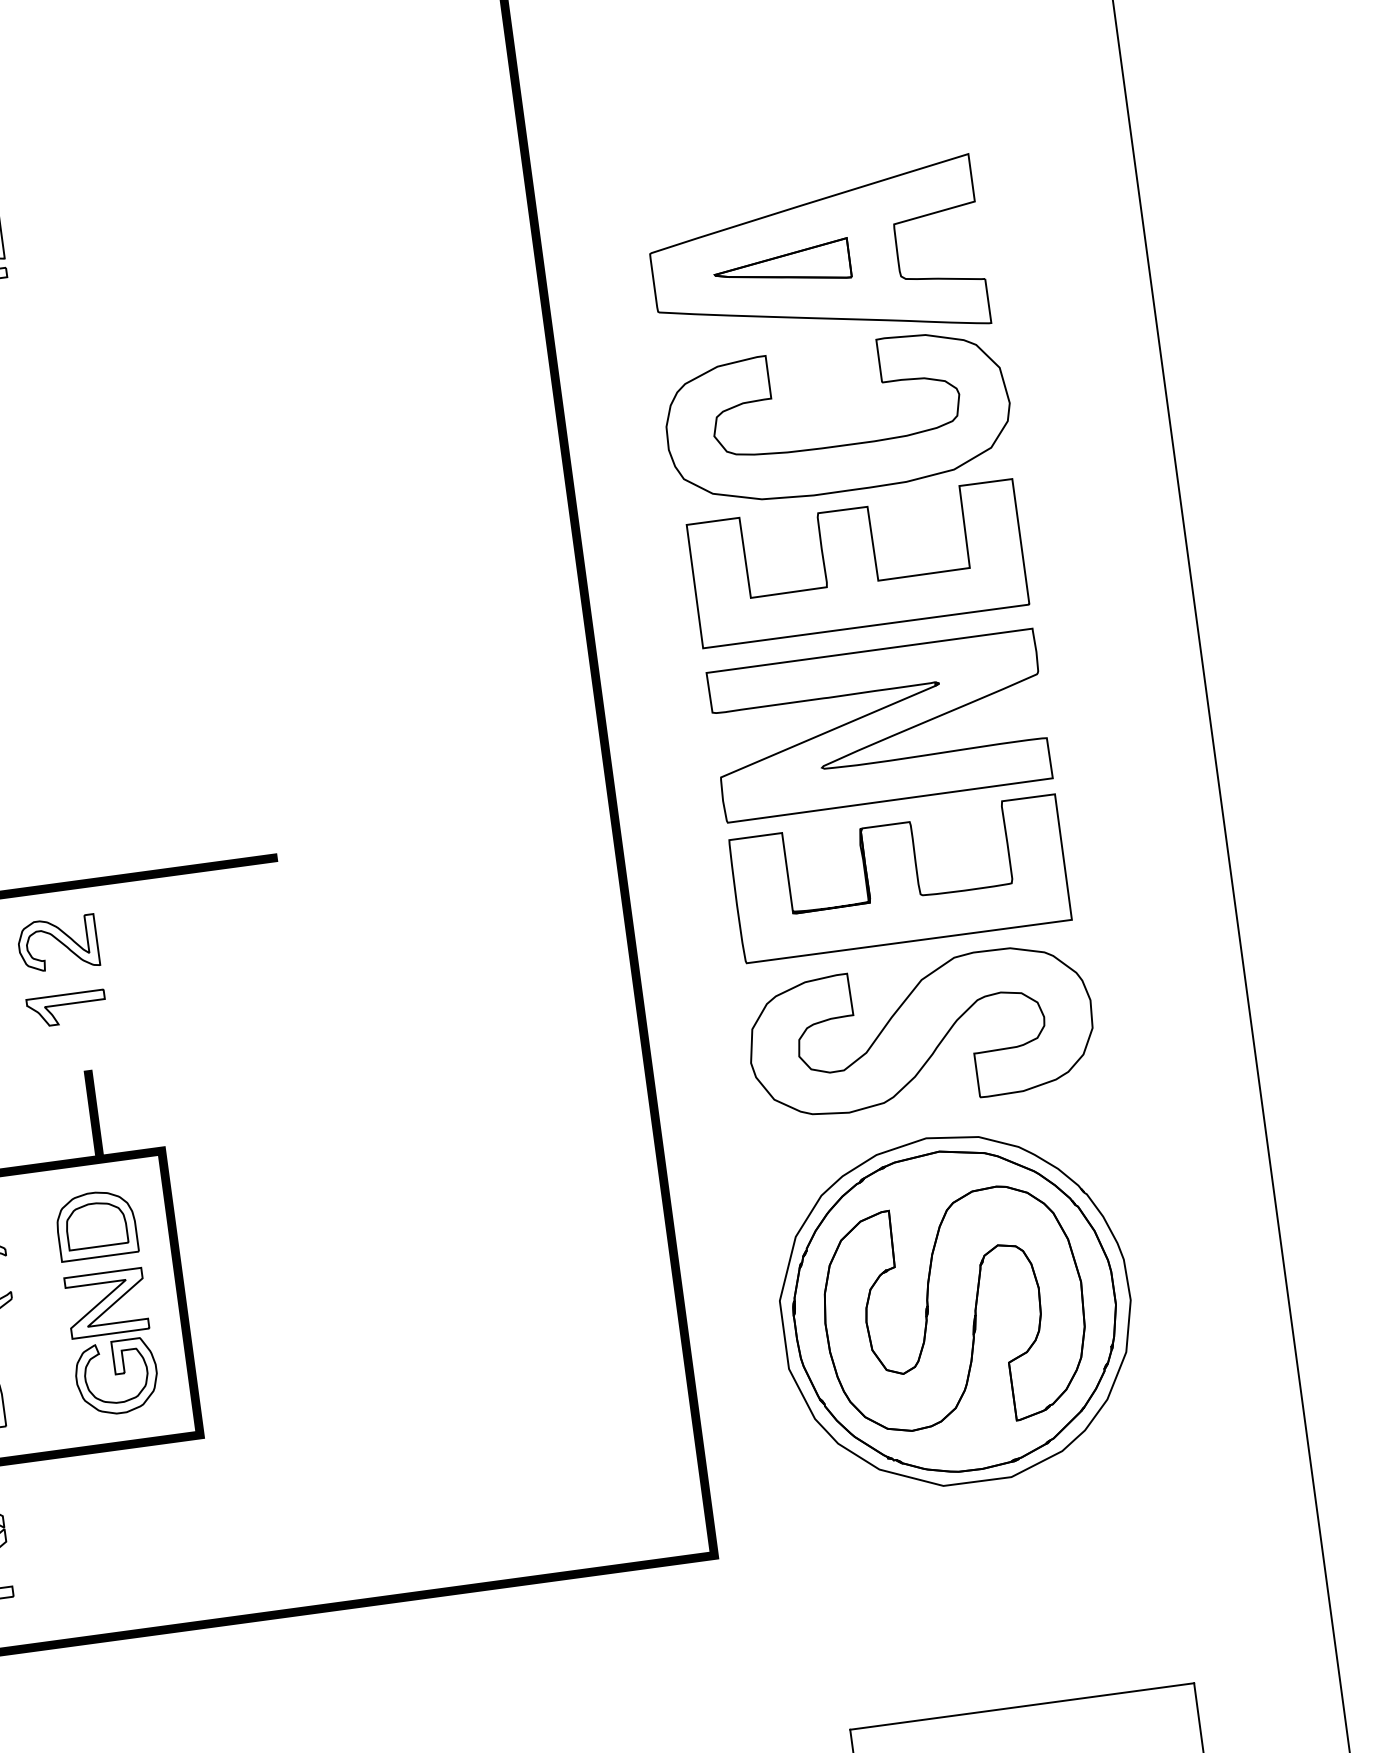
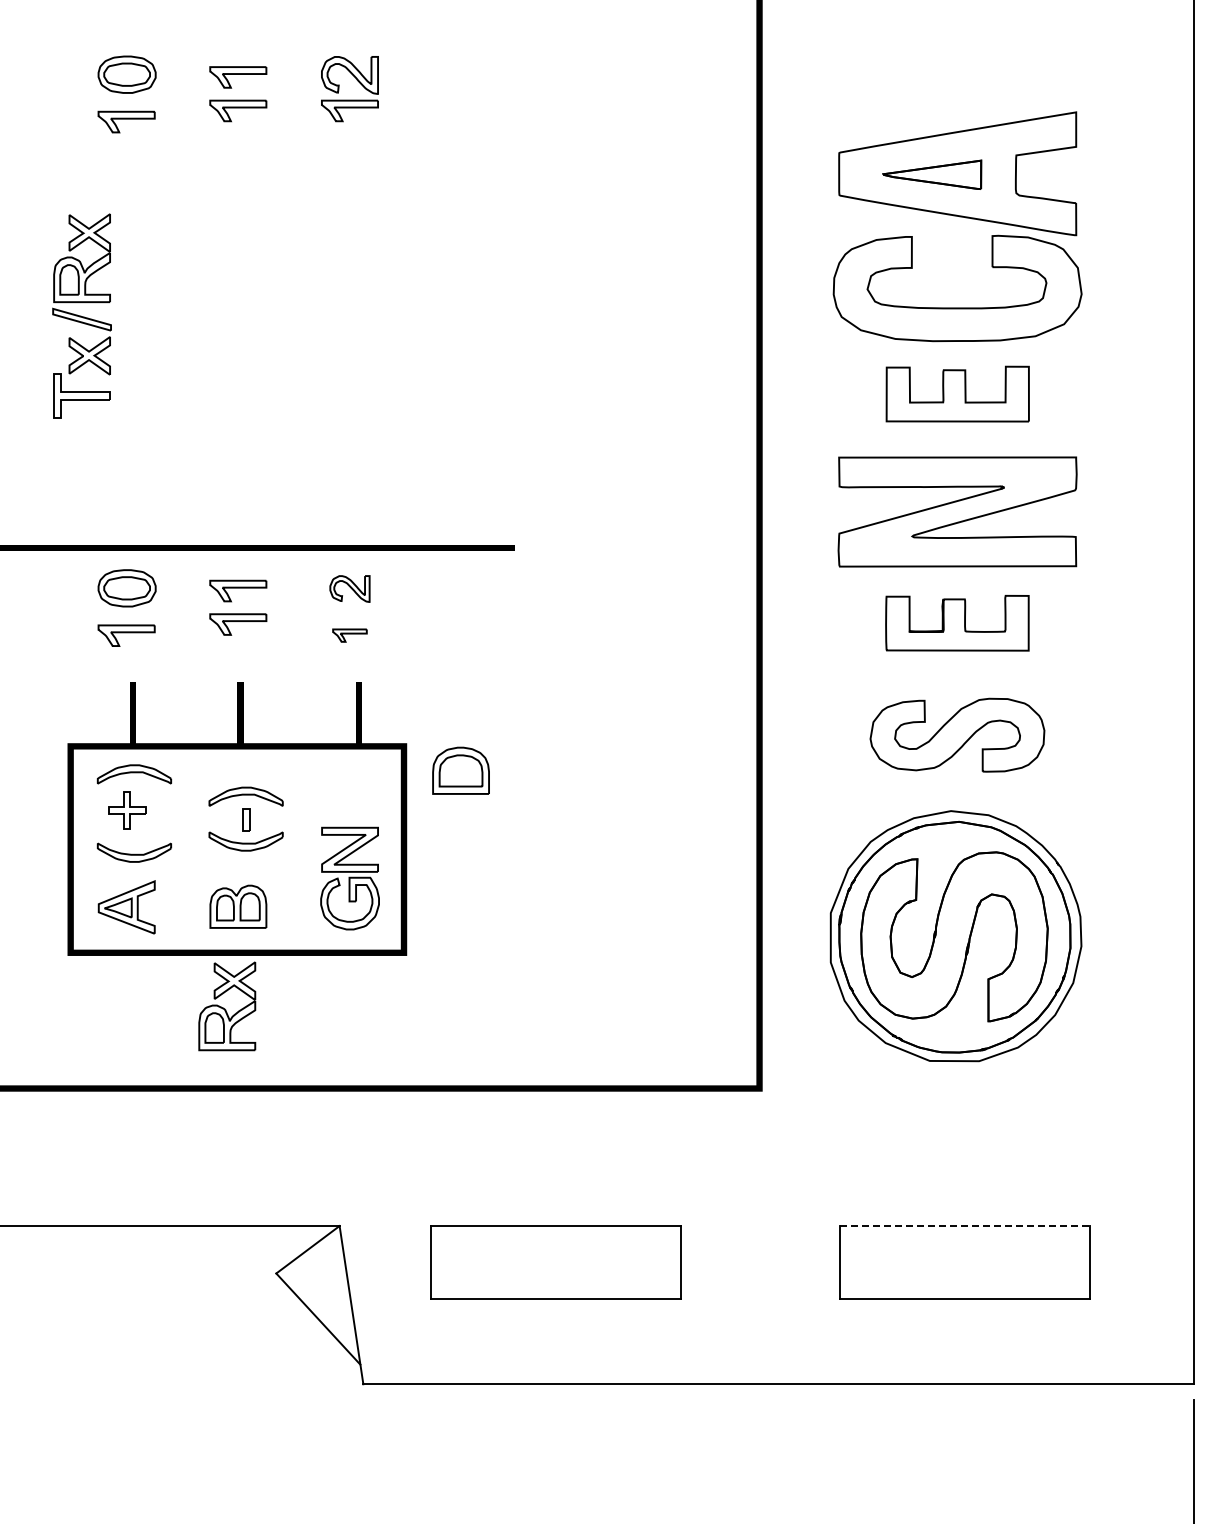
part: (857, 562) -> (957, 393), size x0.6
part: (900, 877) -> (957, 622), size x0.6
part: (57, 944) -> (349, 588), size x0.7
part: (66, 1008) -> (349, 635), size x0.6
part: (921, 1033) -> (957, 735), size x0.7
part: (95, 1224) -> (460, 770), moved
line: (1023, 1706) -> (965, 1226), solid -> dashed

